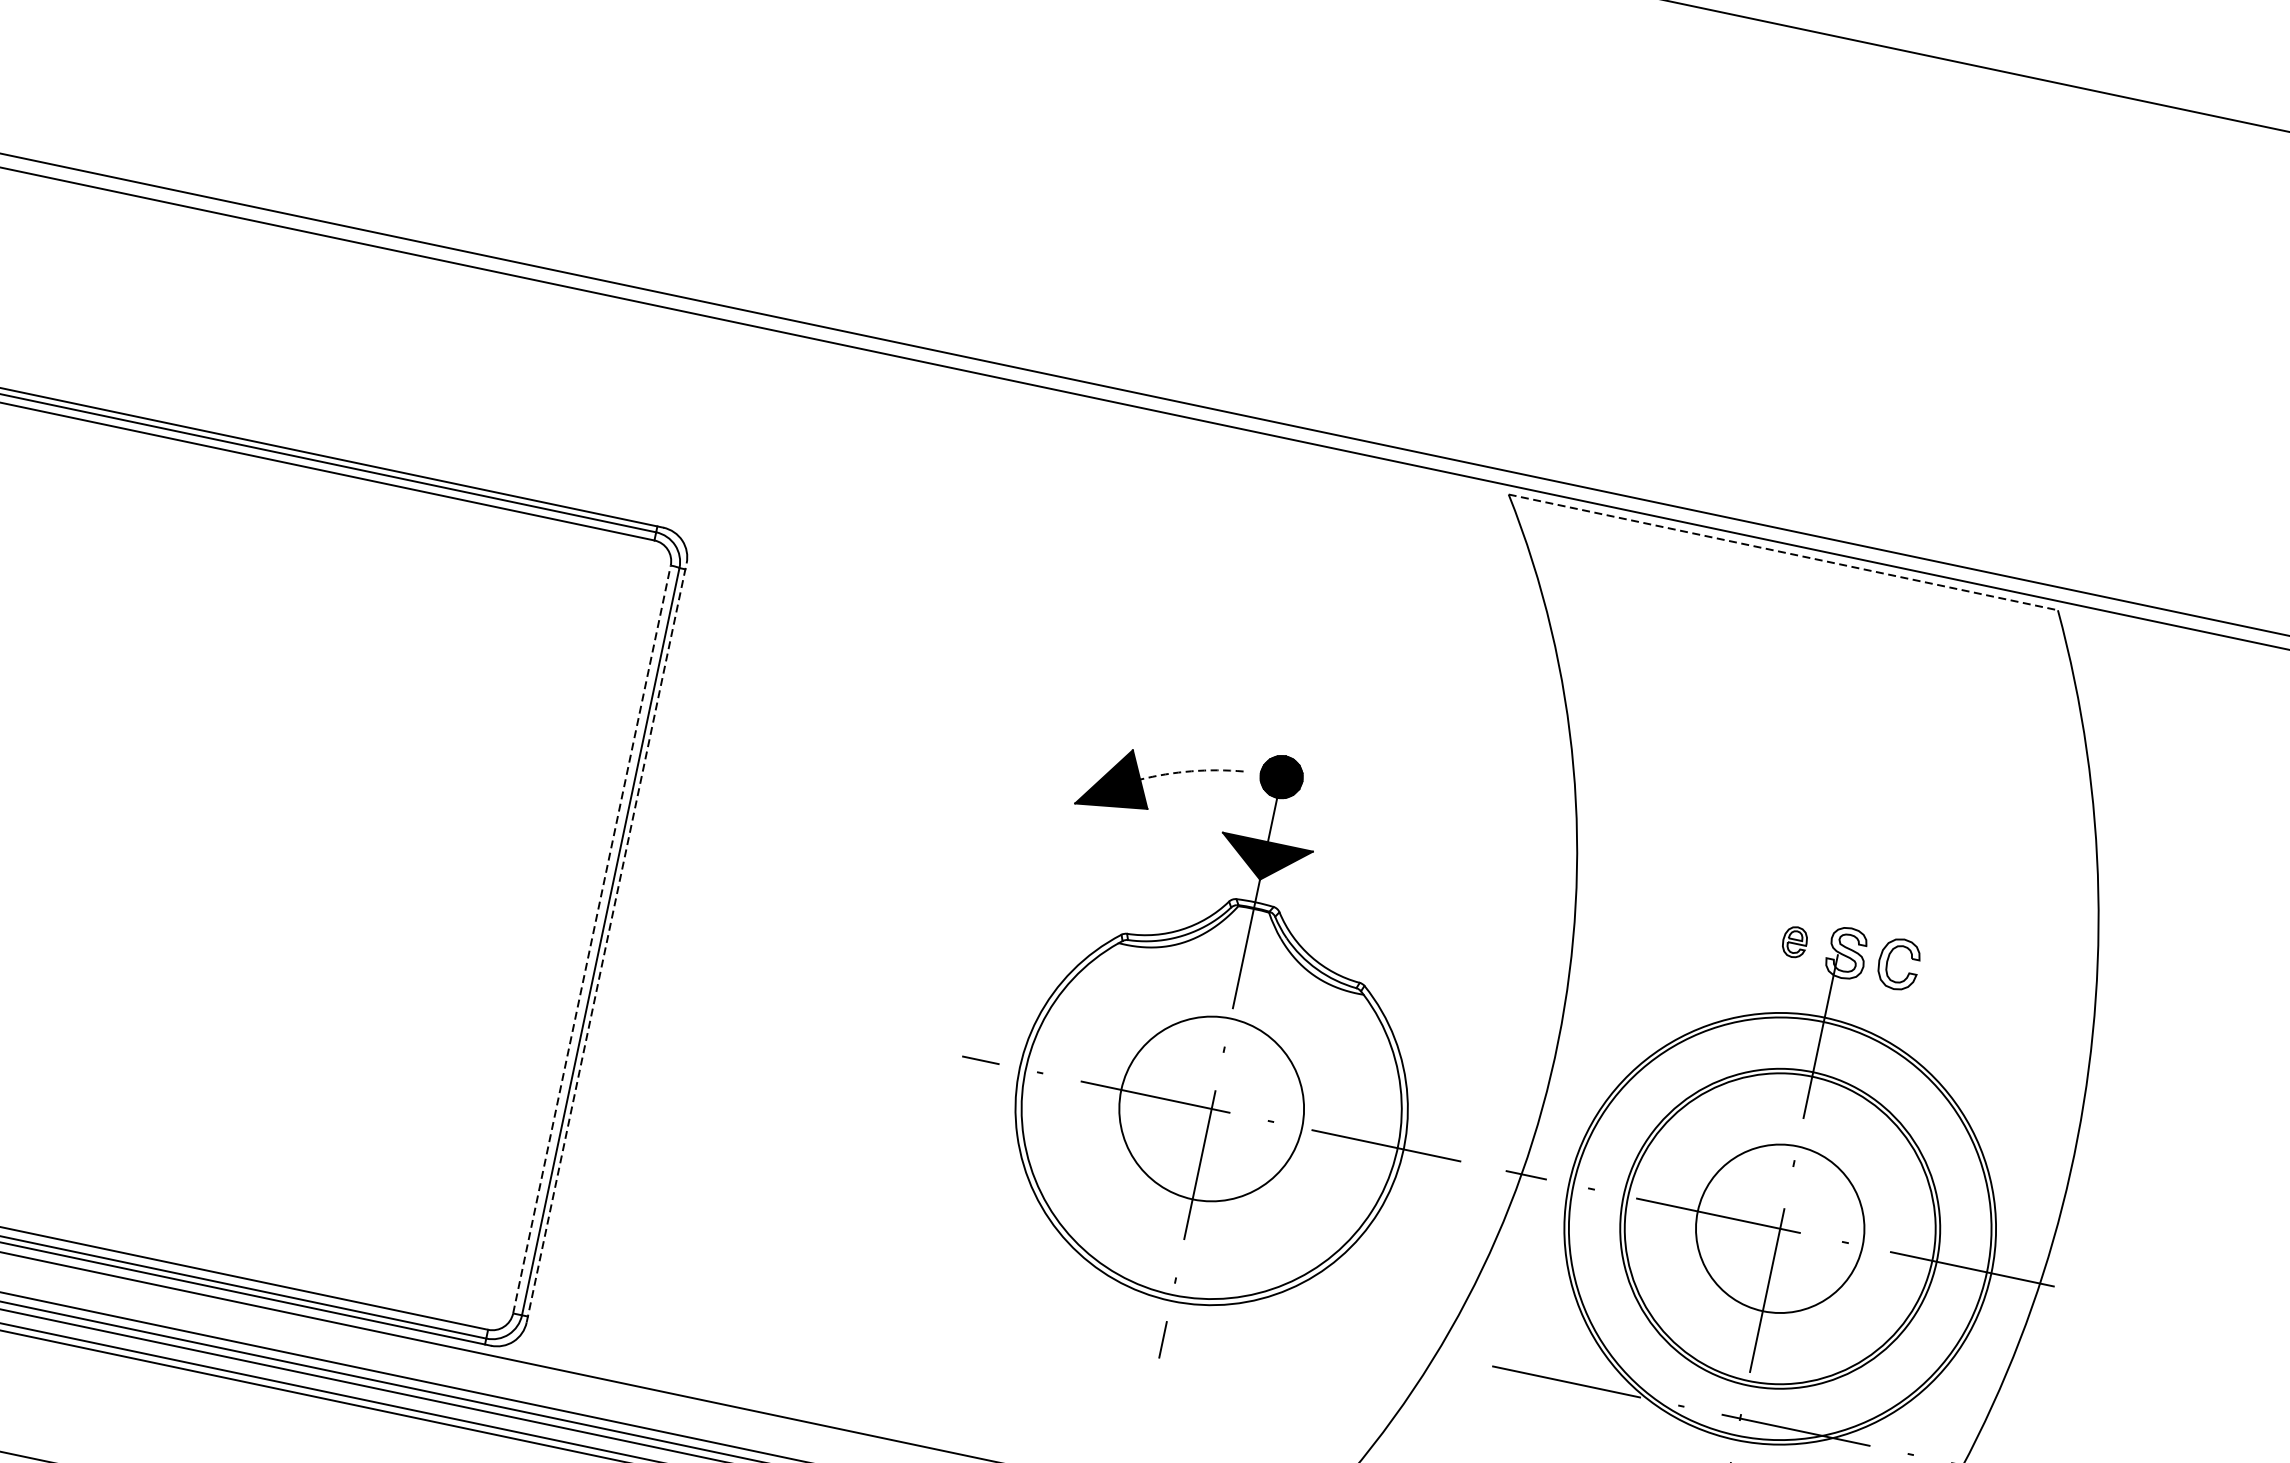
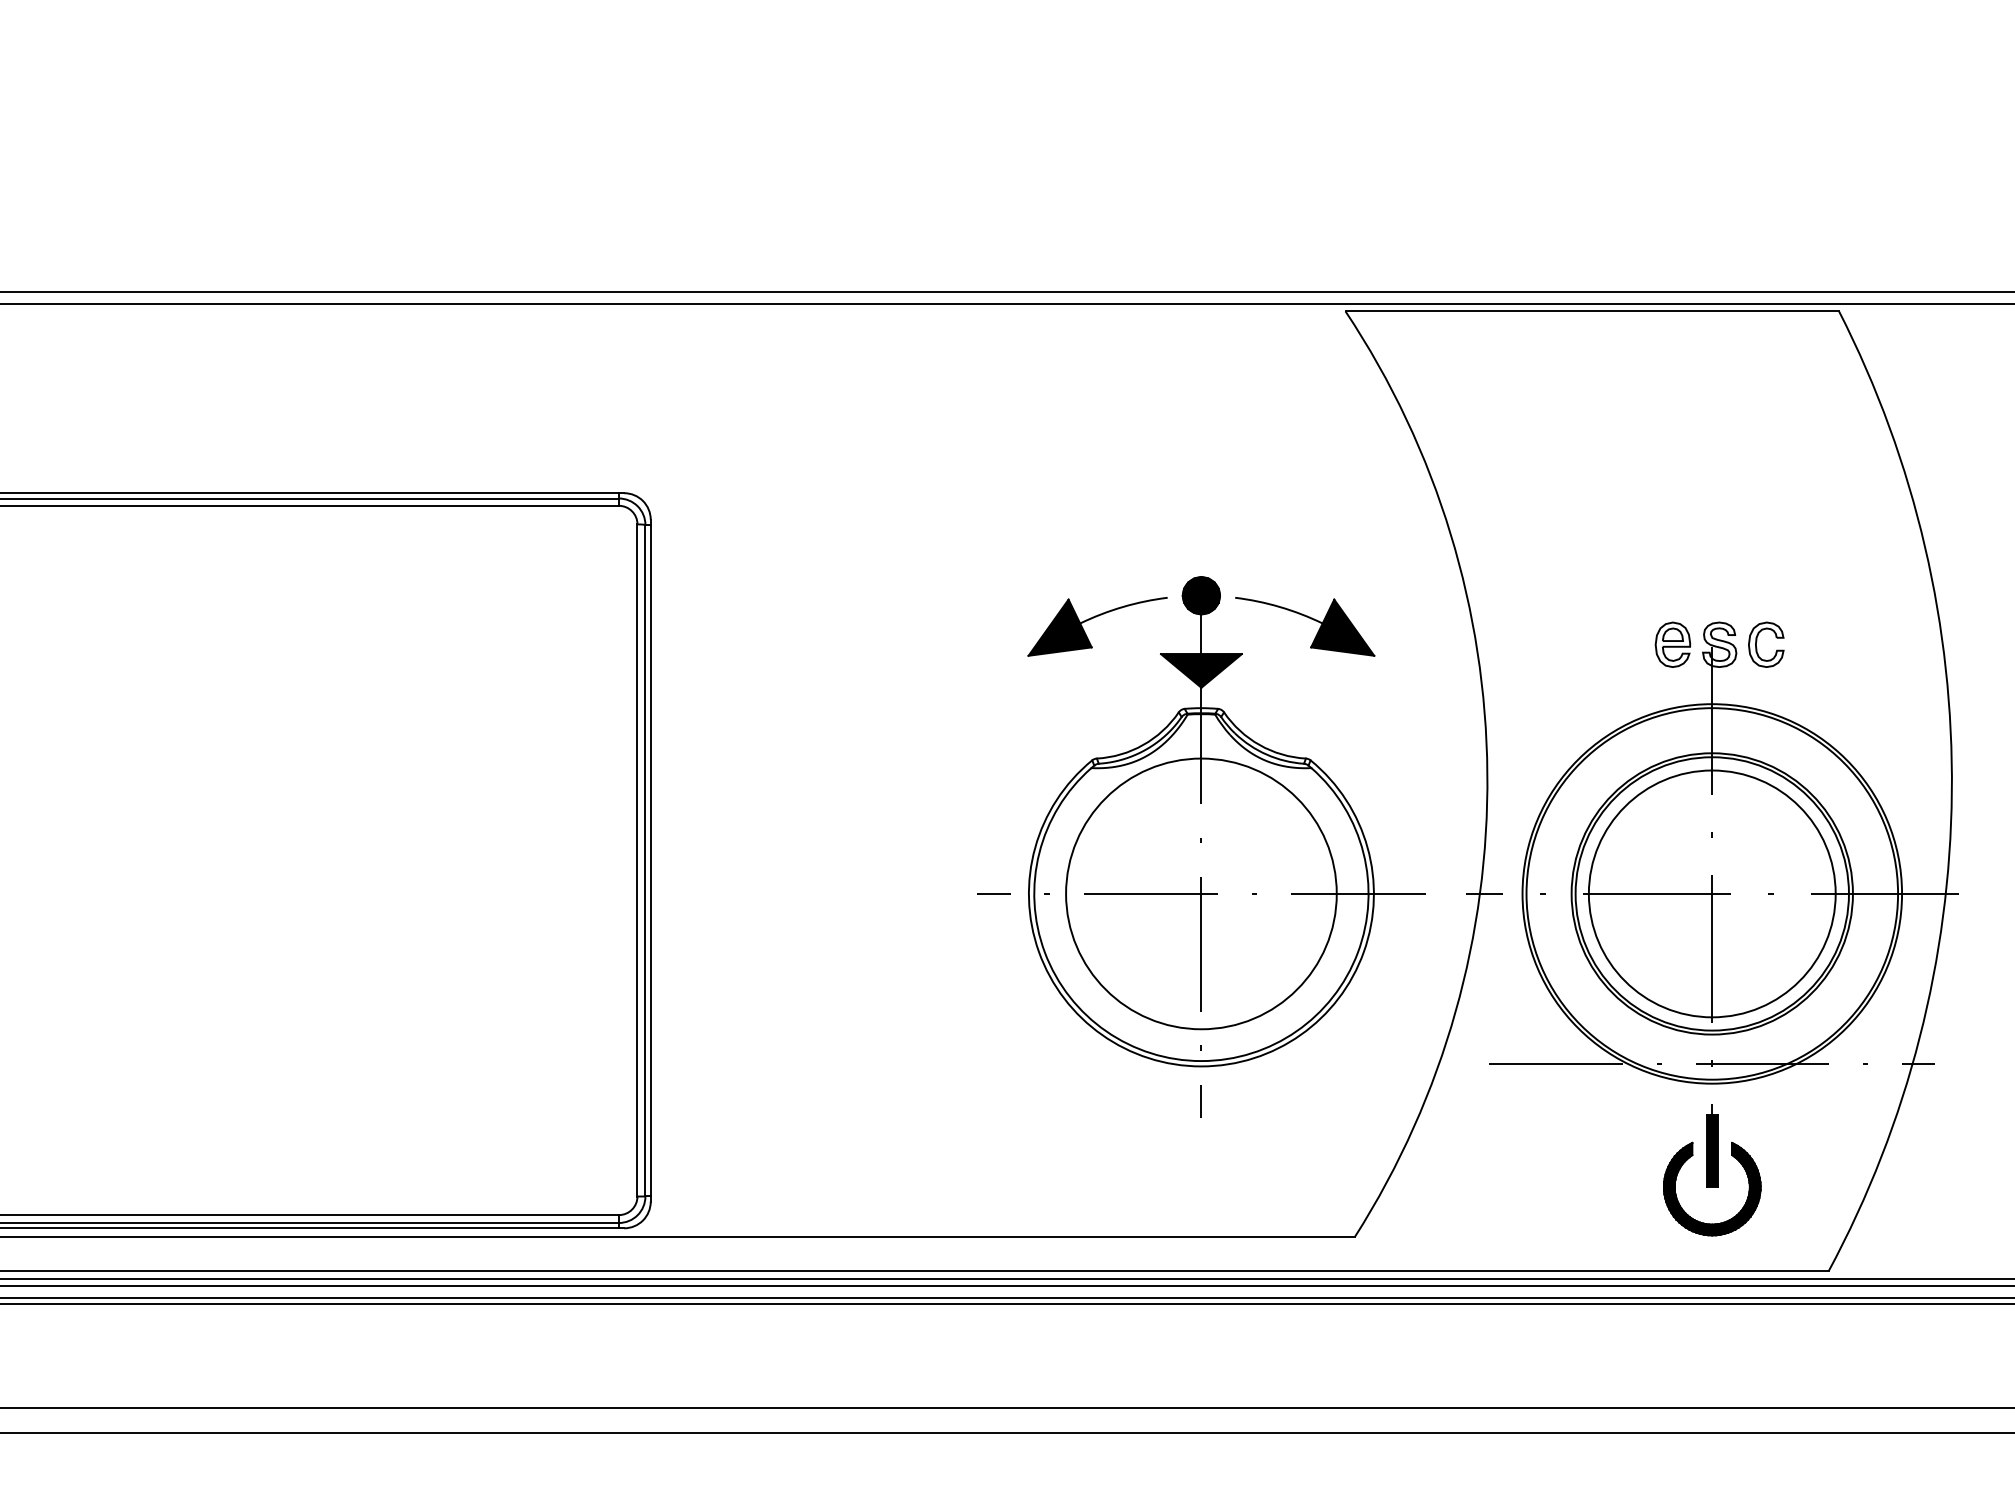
line: (1783, 552) -> (1592, 311), dashed -> solid
arc: (1191, 771) -> (1122, 607), dashed -> solid
part: (1395, 827) -> (1308, 618), added
line: (592, 938) -> (637, 859), dashed -> solid
part: (1794, 941) -> (1672, 644), size x1.67
line: (606, 942) -> (650, 860), dashed -> solid
circle: (1211, 1108) -> (1201, 893), size x1.67
circle: (1779, 1228) -> (1711, 893), size x1.67

